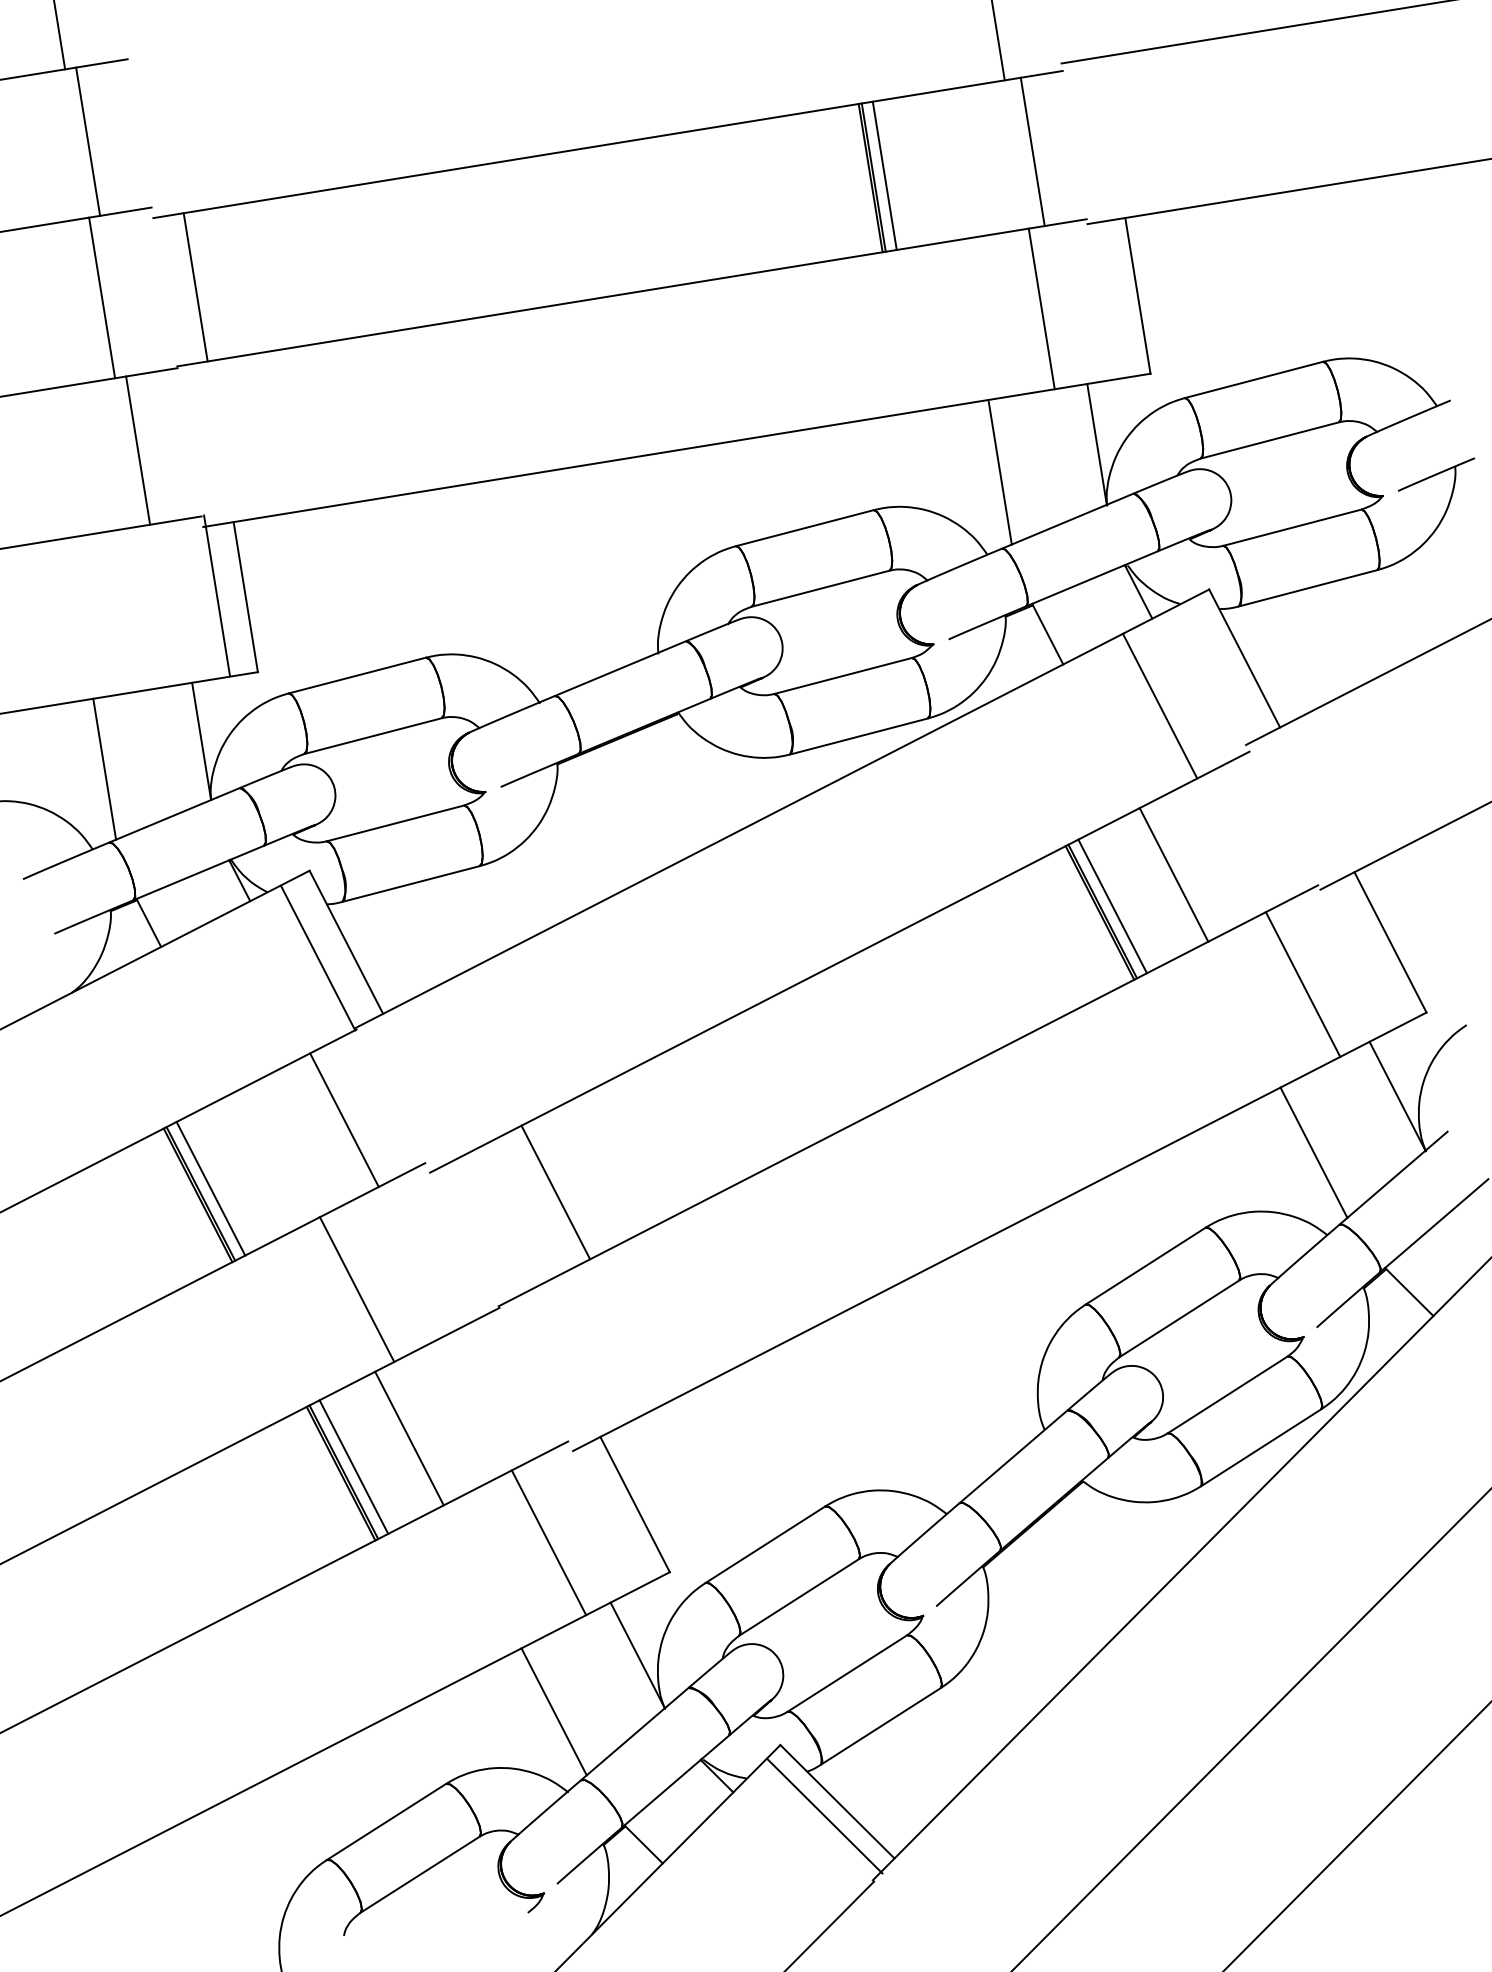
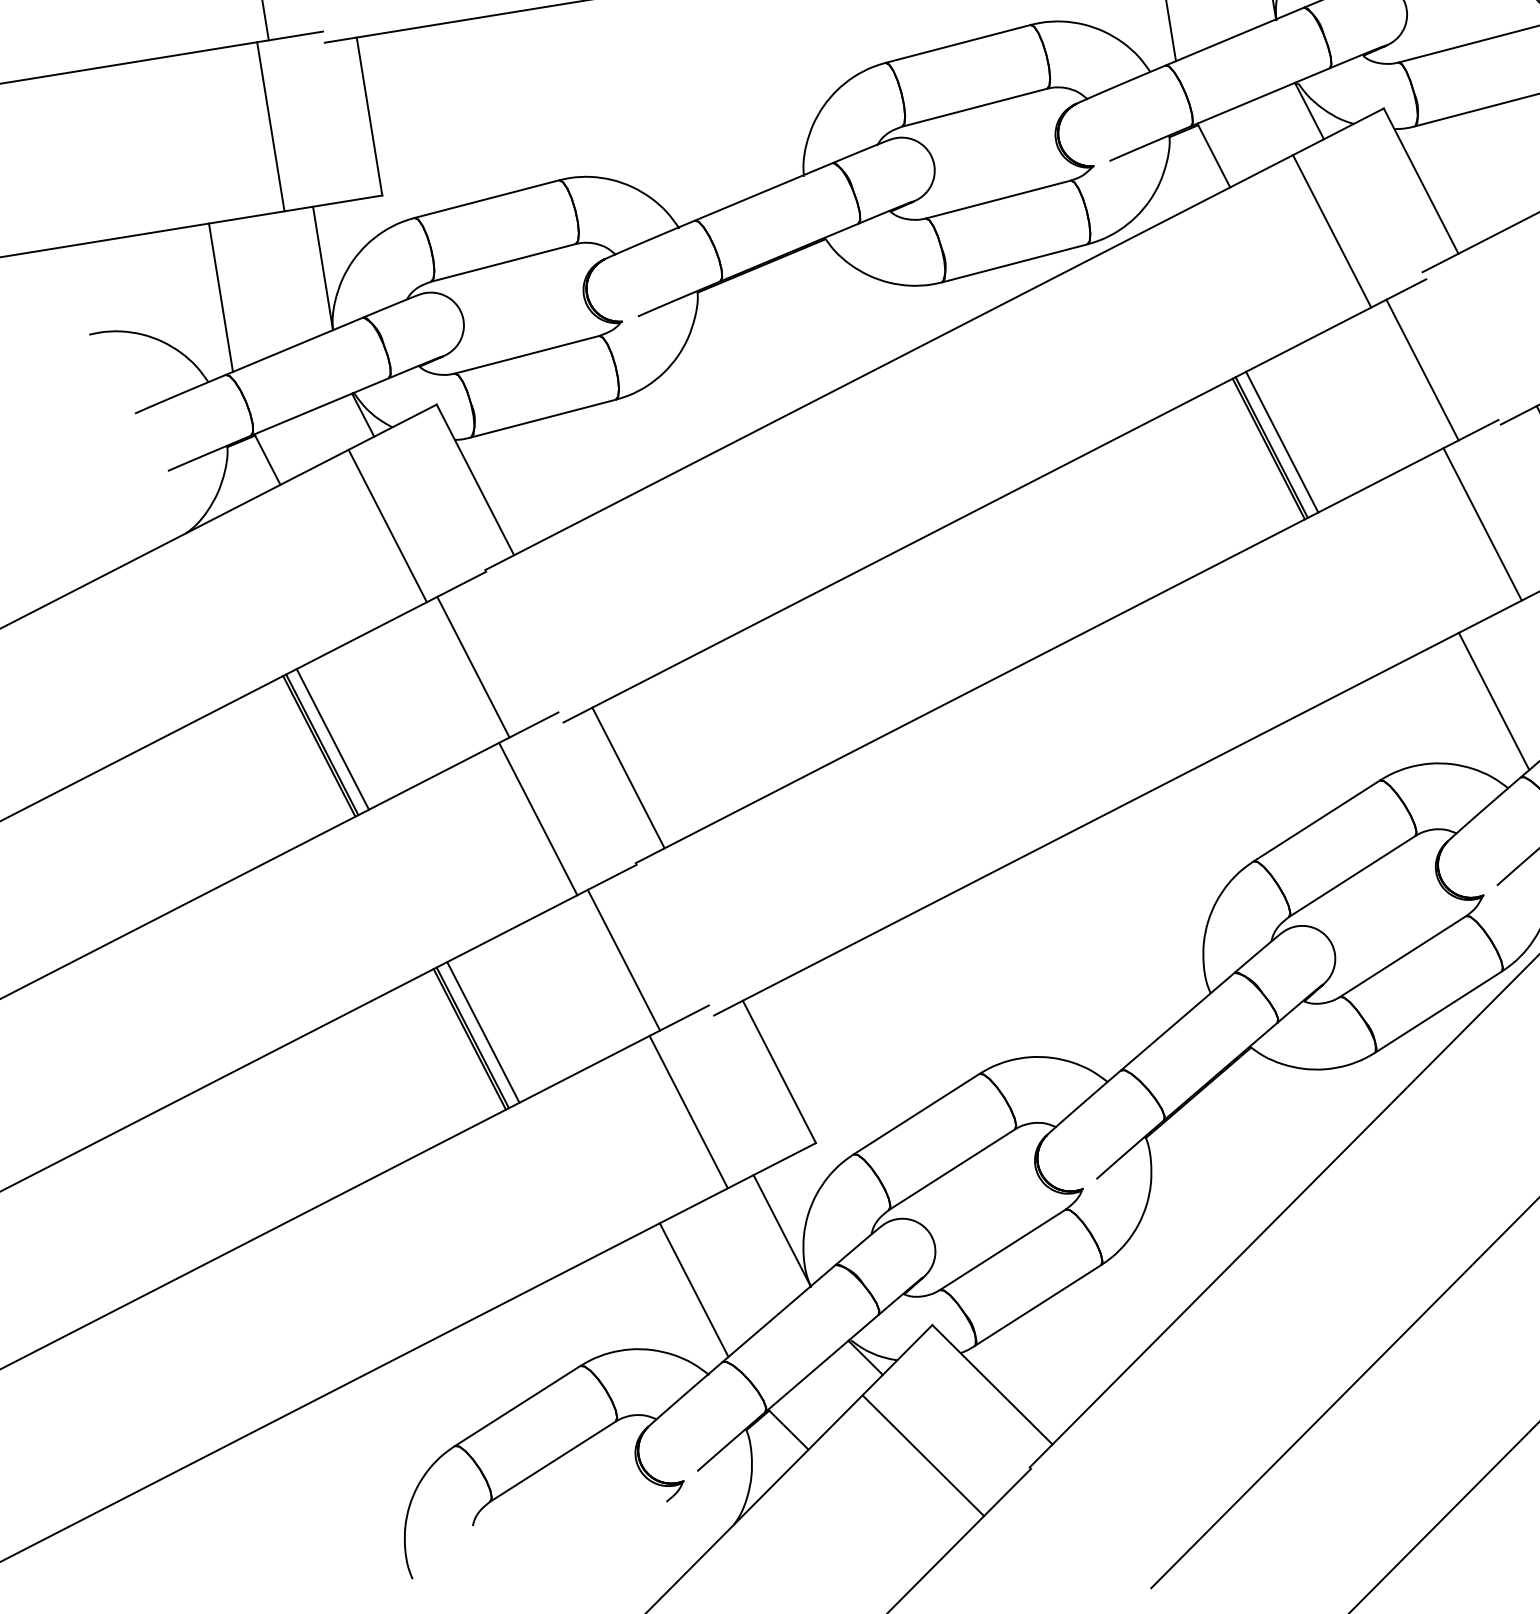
line: (217, 595) -> (271, 126), moved
line: (1173, 874) -> (1422, 369), moved
line: (317, 957) -> (387, 525), moved
line: (555, 1192) -> (628, 778), moved
line: (356, 1289) -> (537, 819), moved
line: (409, 1438) -> (624, 960), moved
line: (824, 1815) -> (923, 1455), moved

